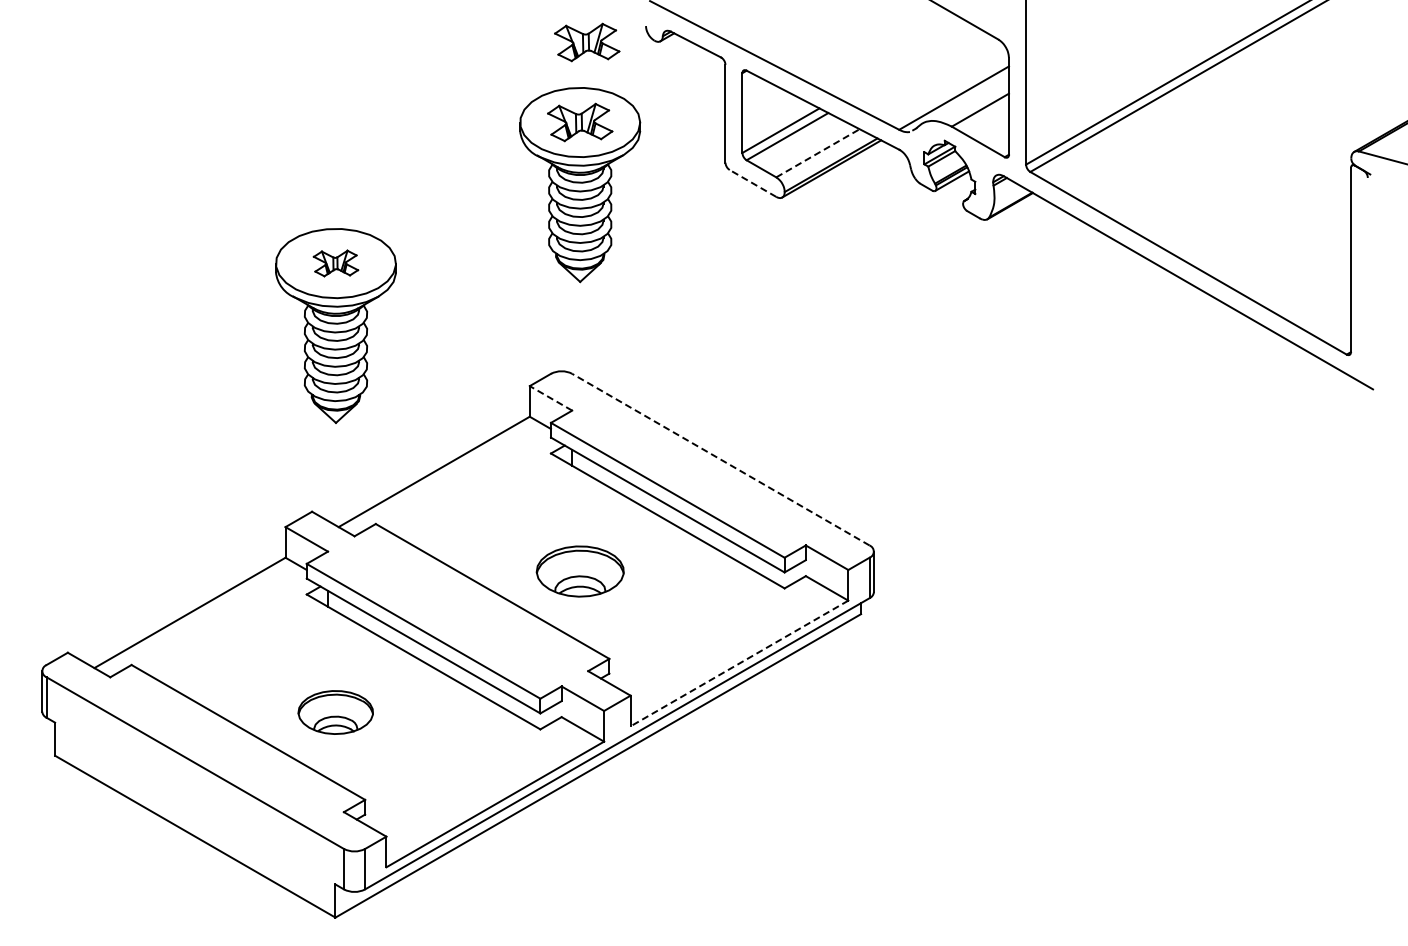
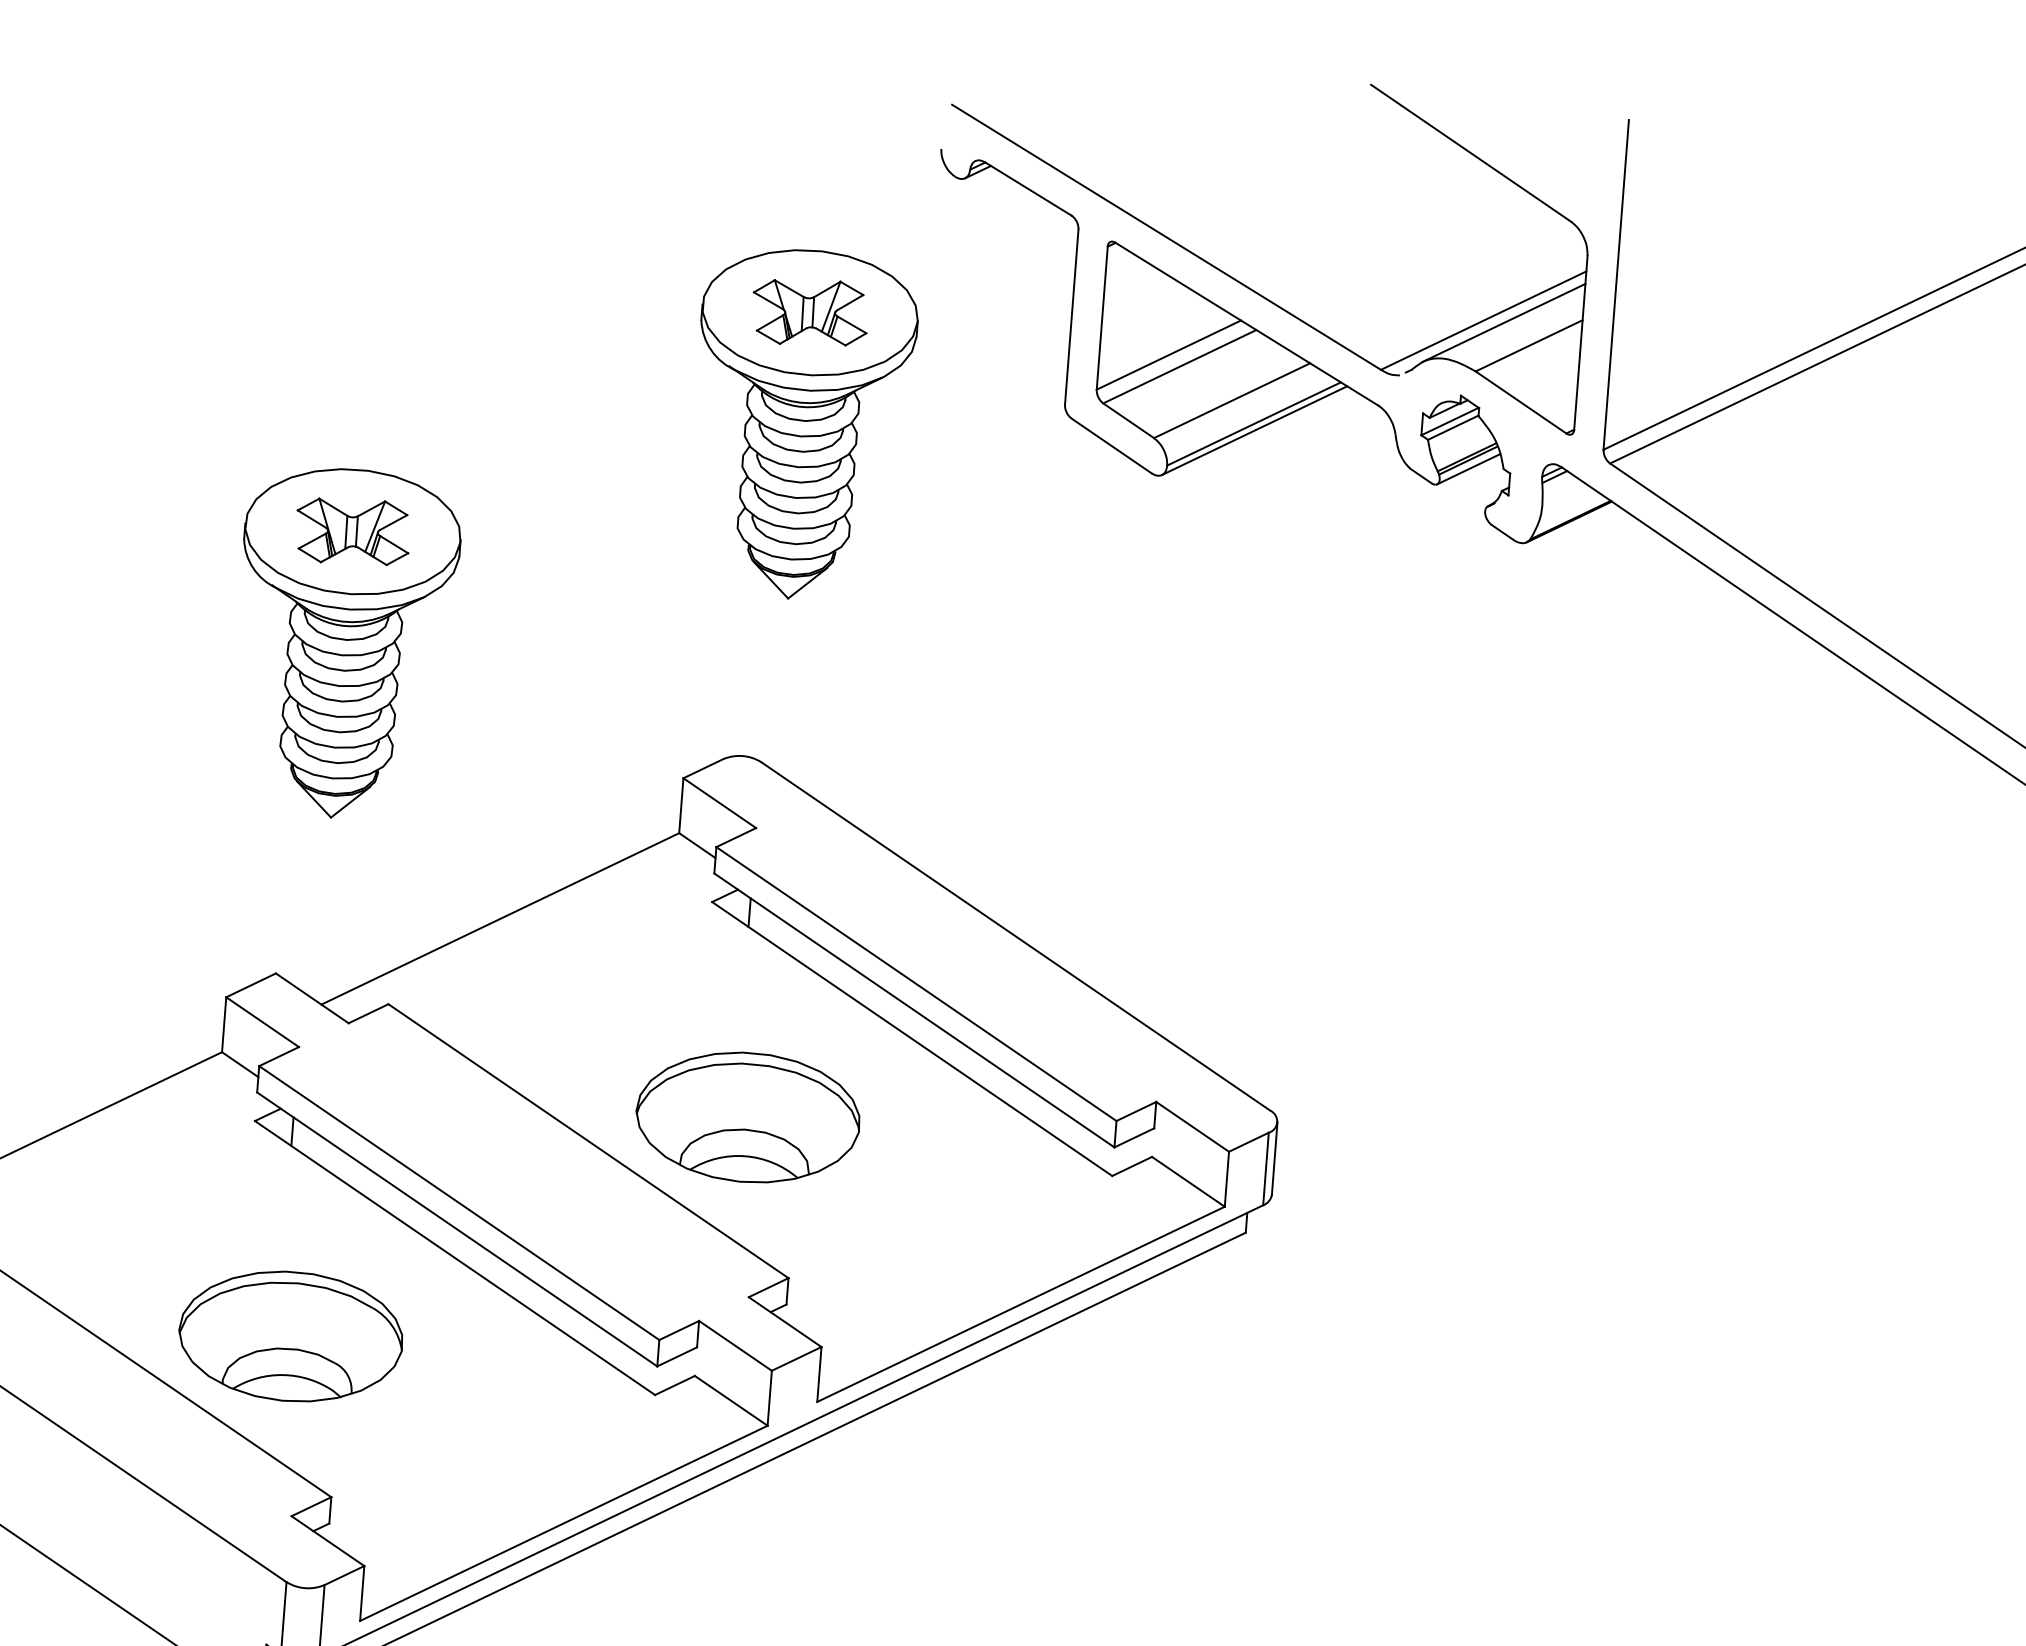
part: (587, 42) -> (834, 170), removed
line: (964, 98) -> (1502, 322), added
line: (818, 153) -> (1232, 401), dashed -> solid
line: (753, 183) -> (1112, 445), dashed -> solid
part: (335, 263) -> (352, 531), size x1.43
line: (551, 398) -> (720, 803), dashed -> solid
line: (720, 459) -> (1015, 936), dashed -> solid
part: (580, 571) -> (748, 1117), size x1.43
line: (739, 663) -> (1021, 1304), dashed -> solid
part: (335, 712) -> (290, 1336), size x1.67

